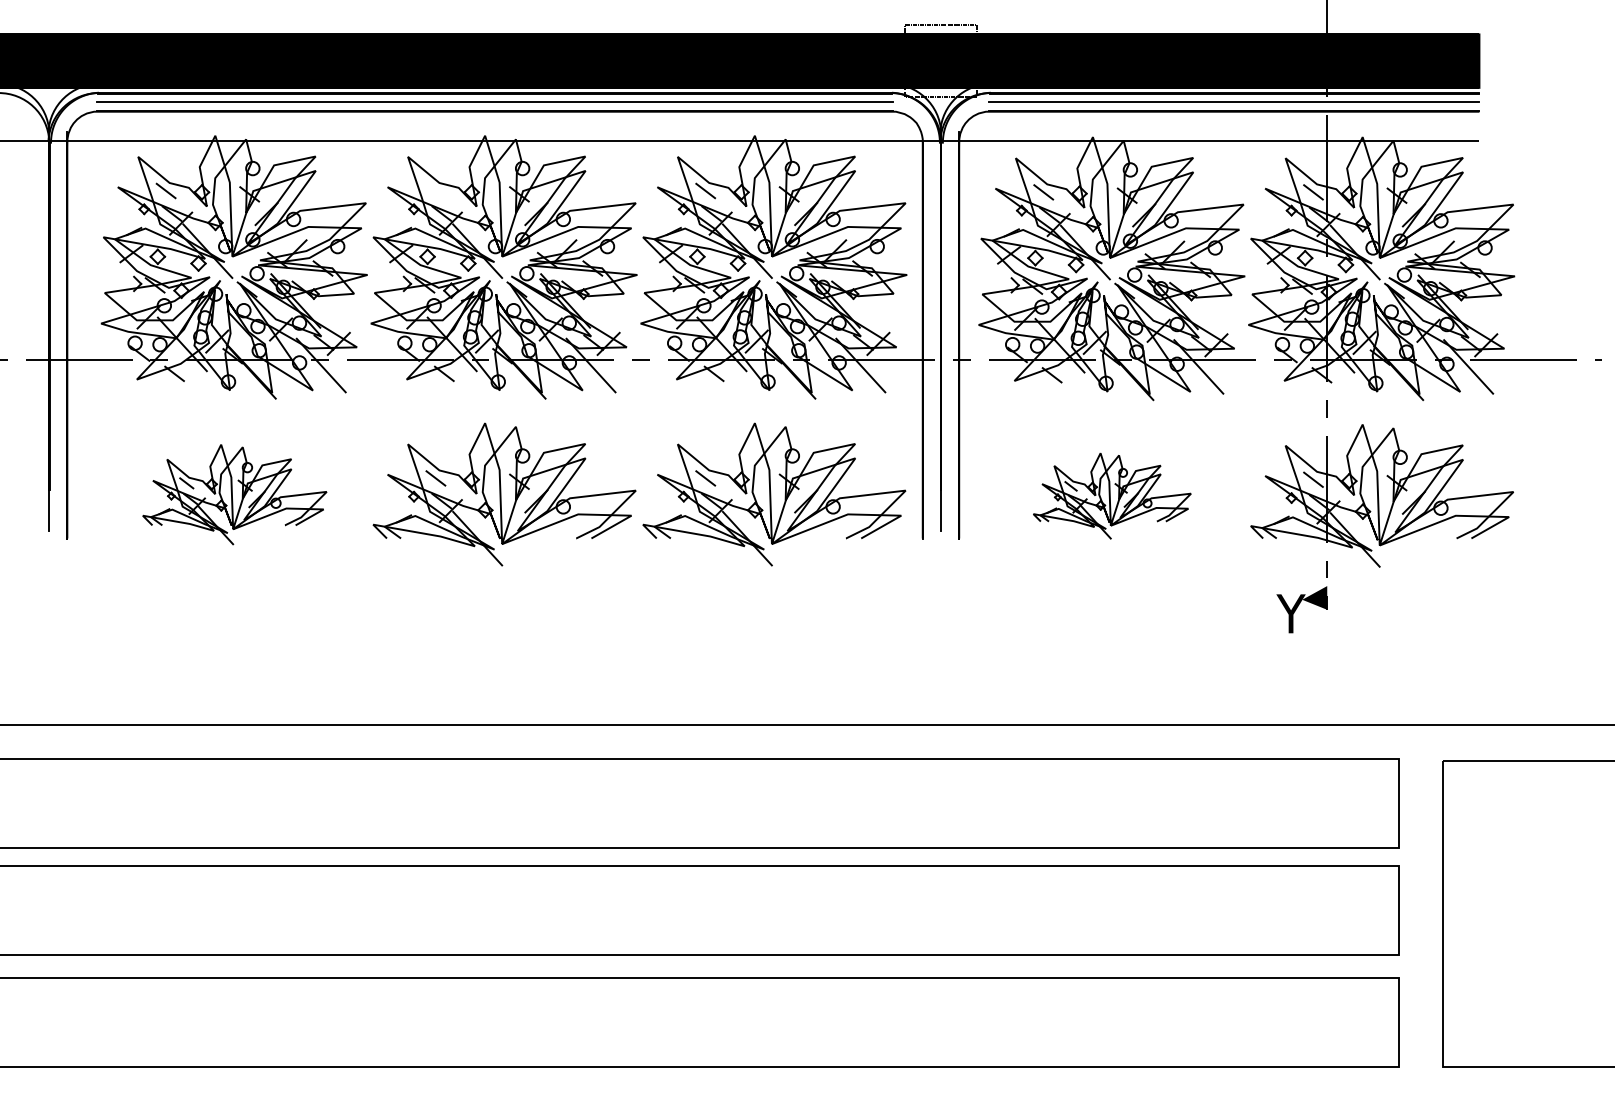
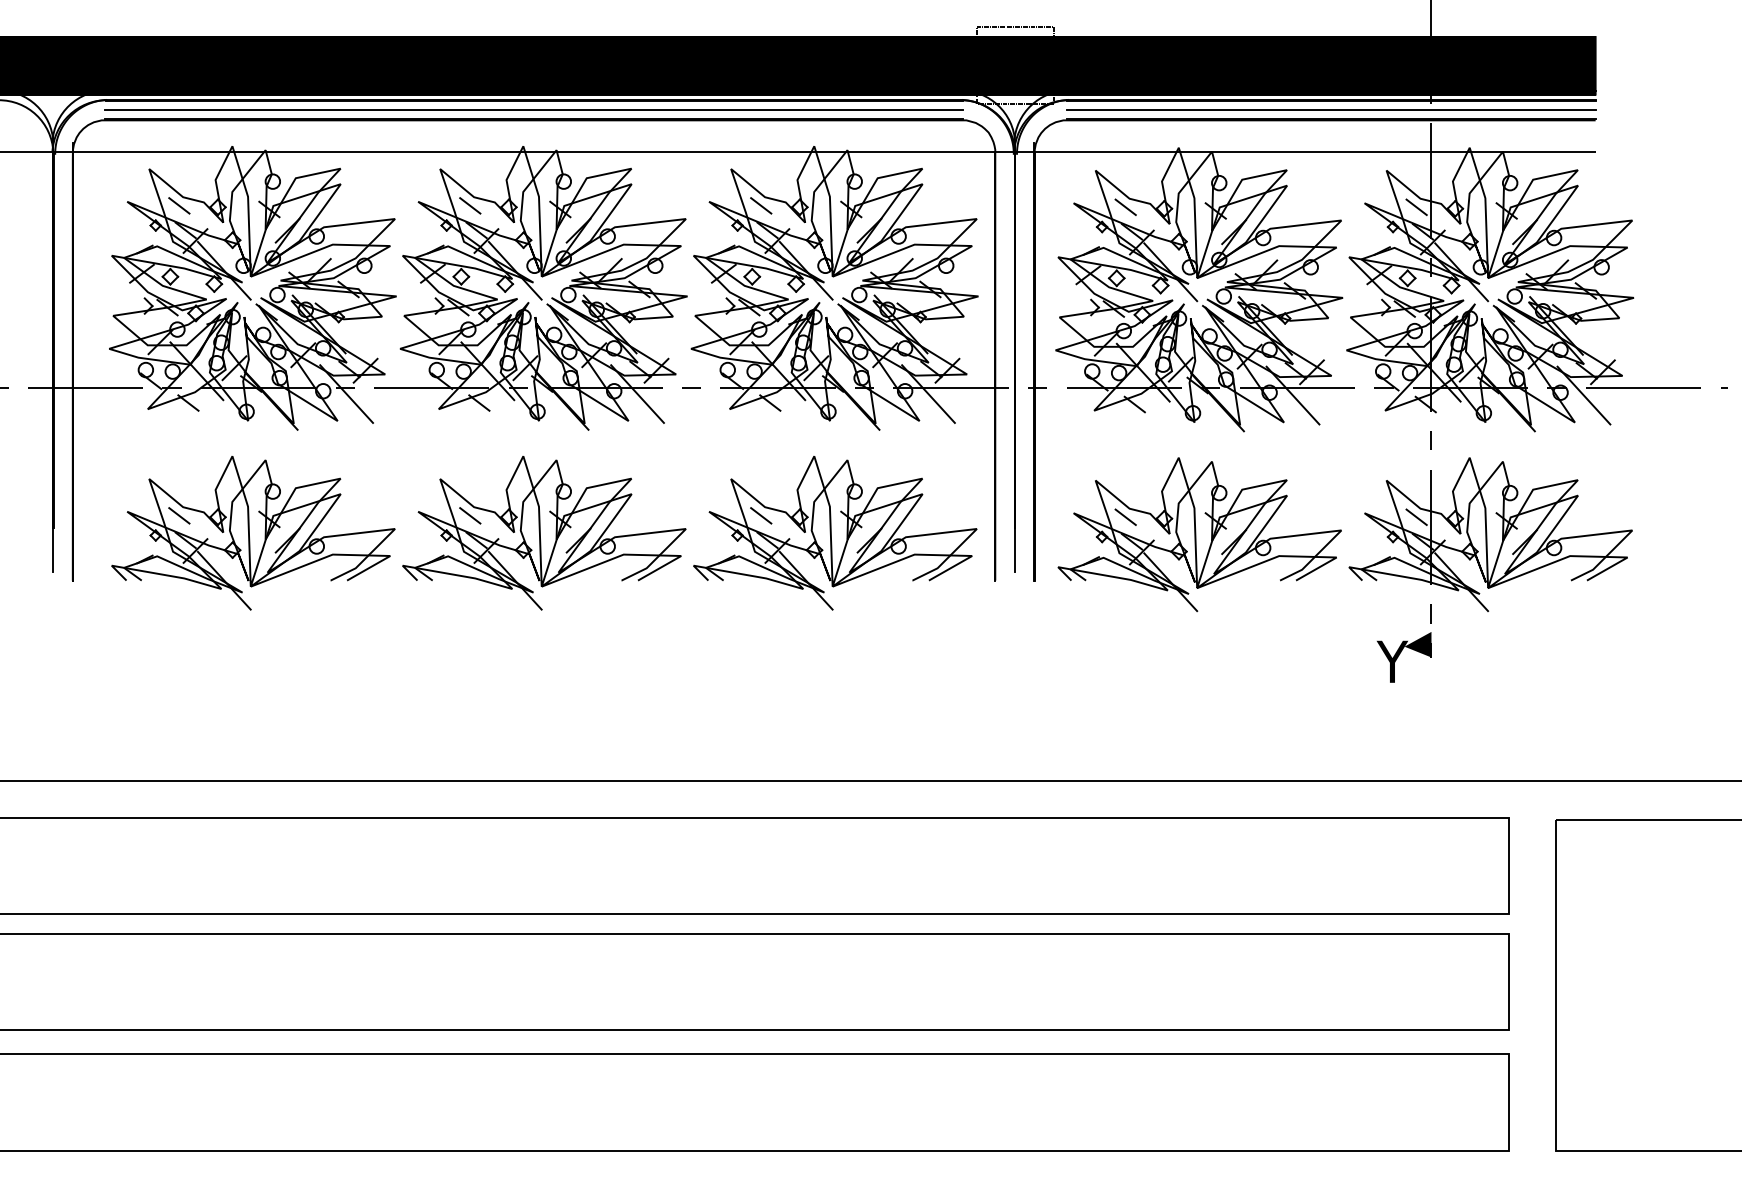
line: (436, 190) -> (470, 205), added
part: (234, 494) -> (253, 533), size x1.43
part: (1112, 495) -> (1199, 534), size x1.67

